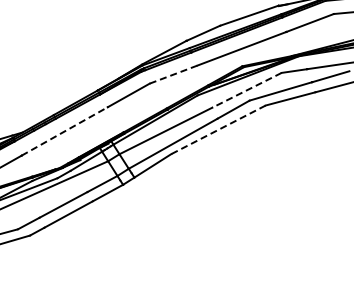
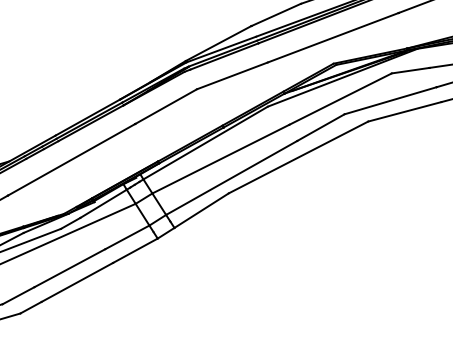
line: (173, 74) -> (232, 75), dashed -> solid
line: (246, 90) -> (339, 99), dashed -> solid
line: (218, 130) -> (298, 158), dashed -> solid
line: (65, 131) -> (72, 159), dashed -> solid

